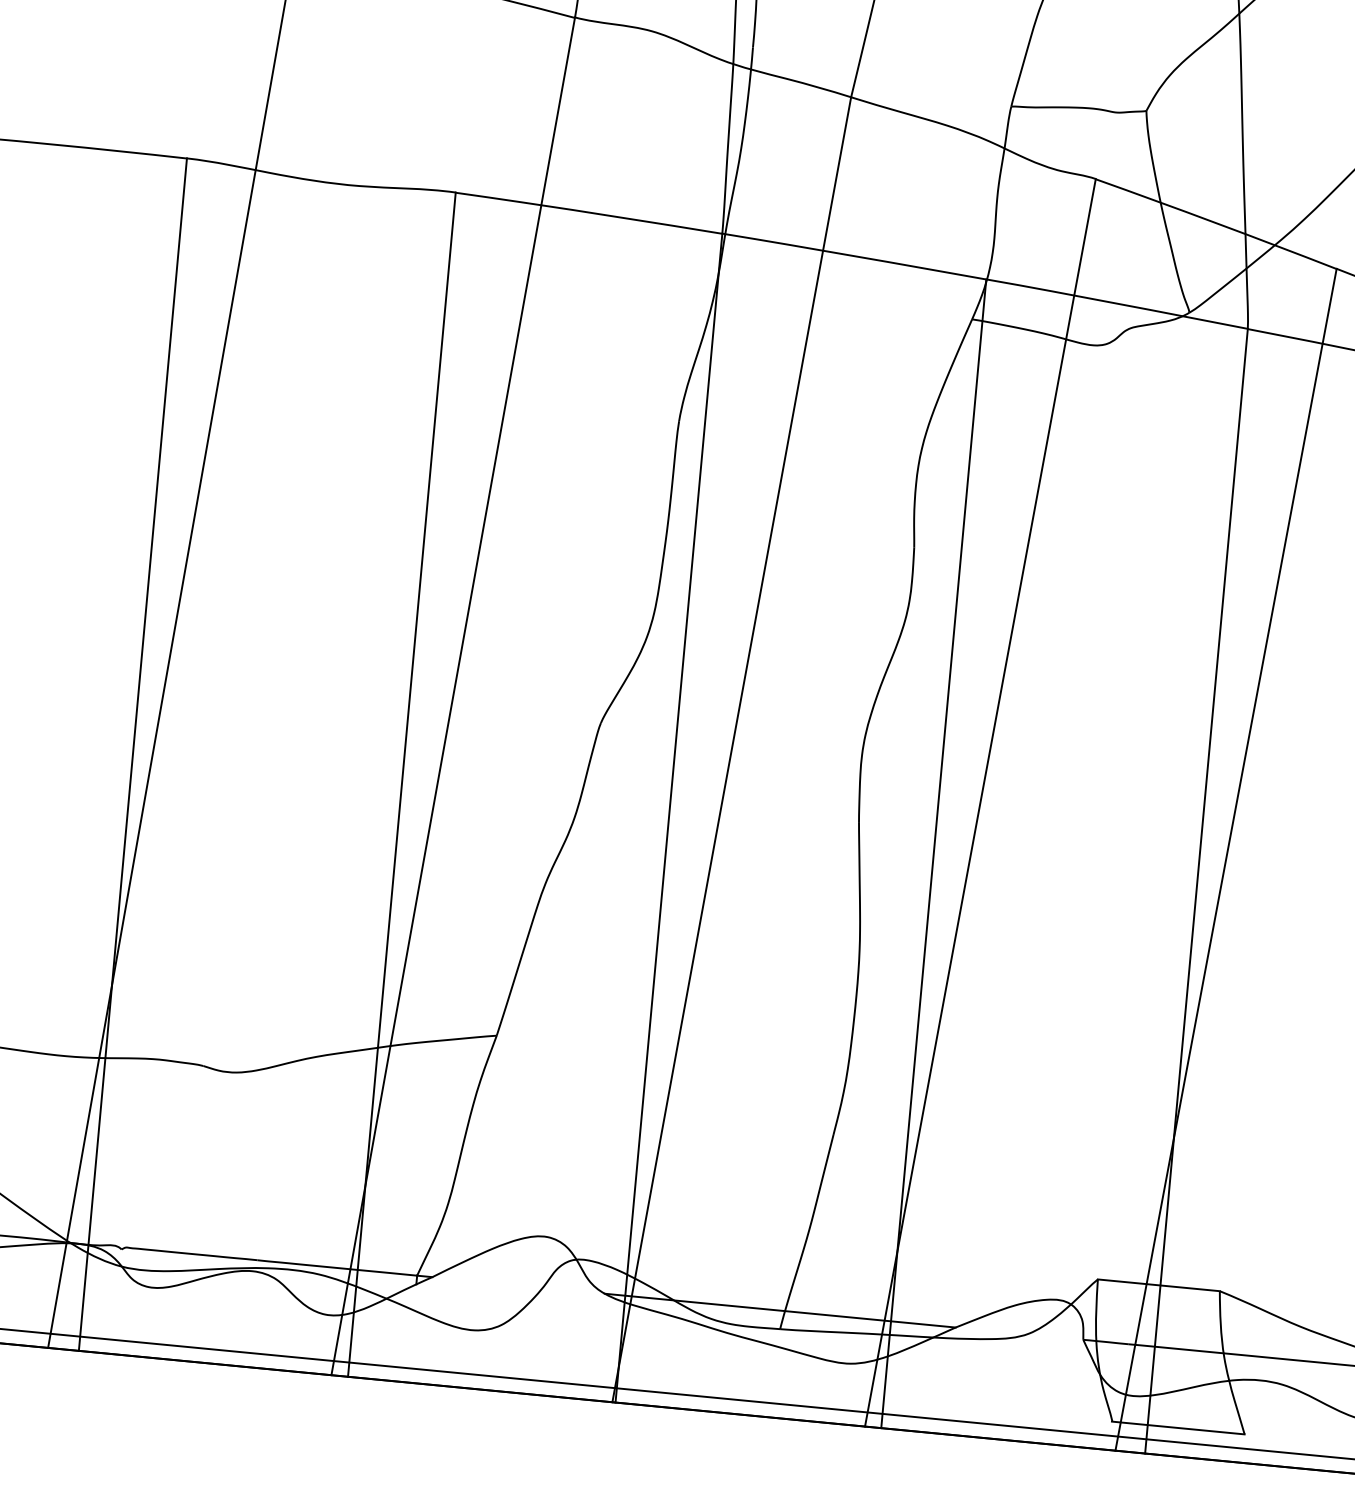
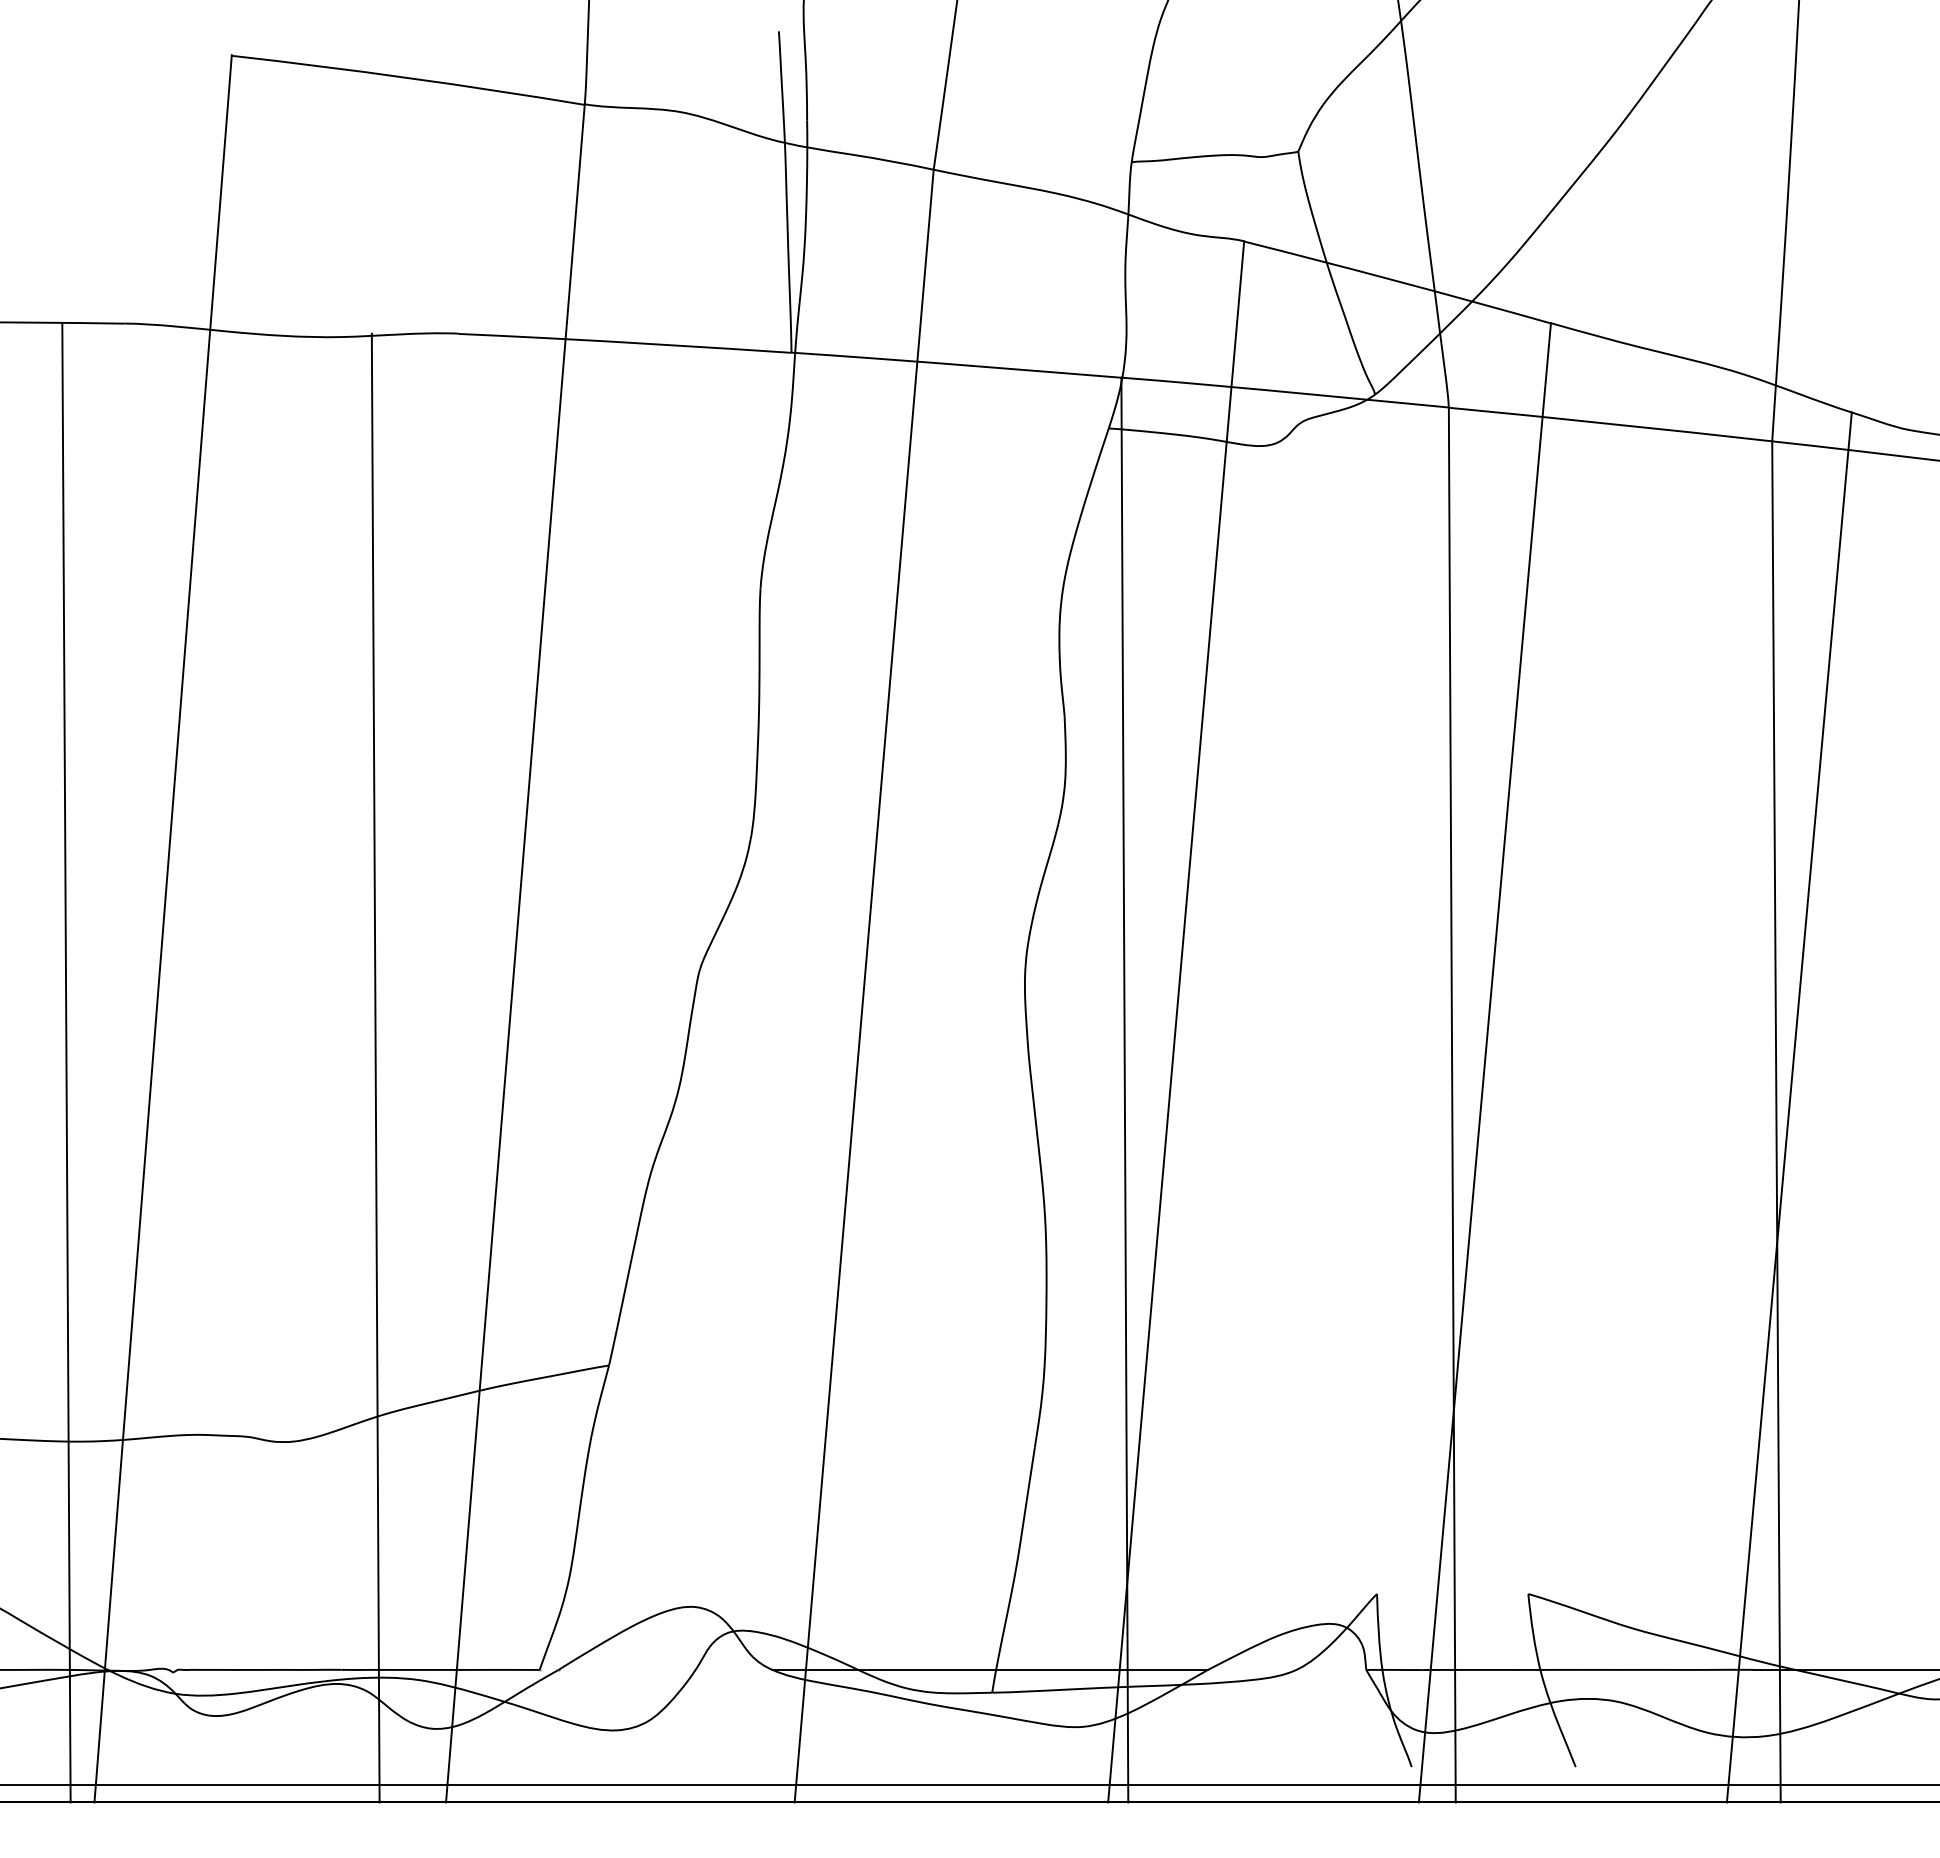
line: (132, 754) -> (66, 1062), moved
line: (401, 784) -> (375, 1067), moved
line: (668, 818) -> (794, 1077), removed
line: (1158, 1284) -> (1452, 1593), removed
line: (1178, 1428) -> (1493, 1767), removed

